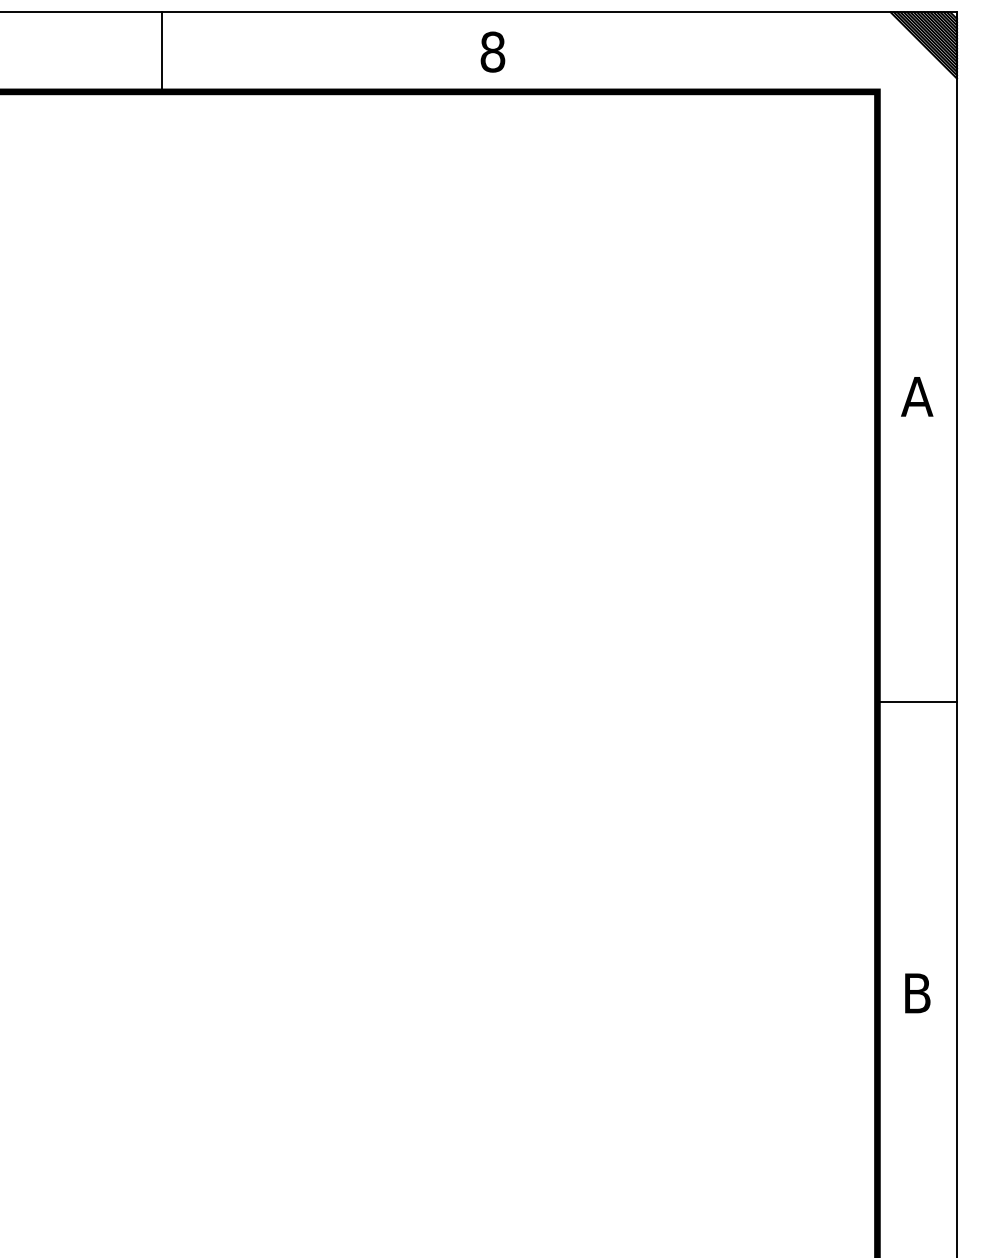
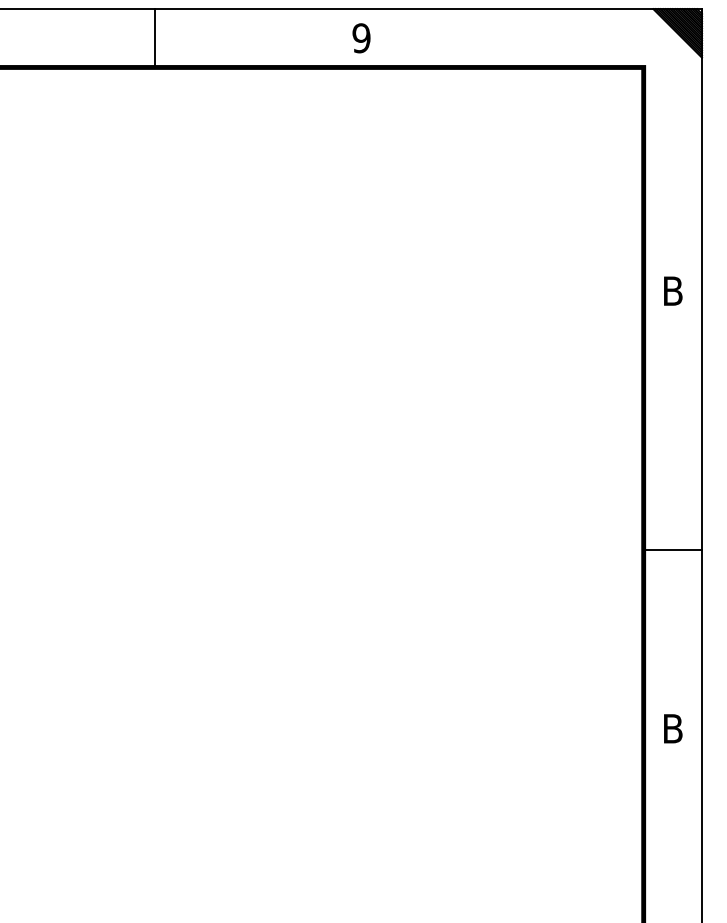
line: (161, 52) -> (154, 38), moved
text: (492, 52) -> (361, 38), 8 -> 9
text: (916, 395) -> (672, 290), A -> B
line: (916, 701) -> (672, 549), moved

